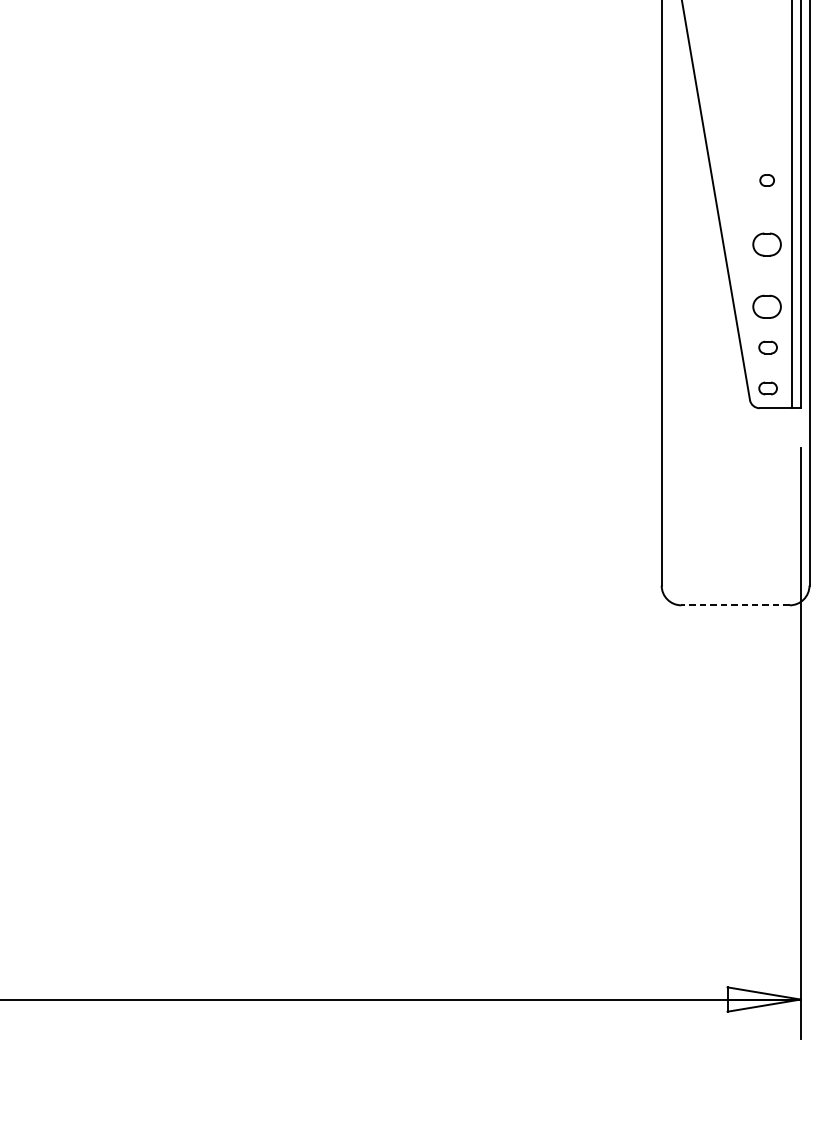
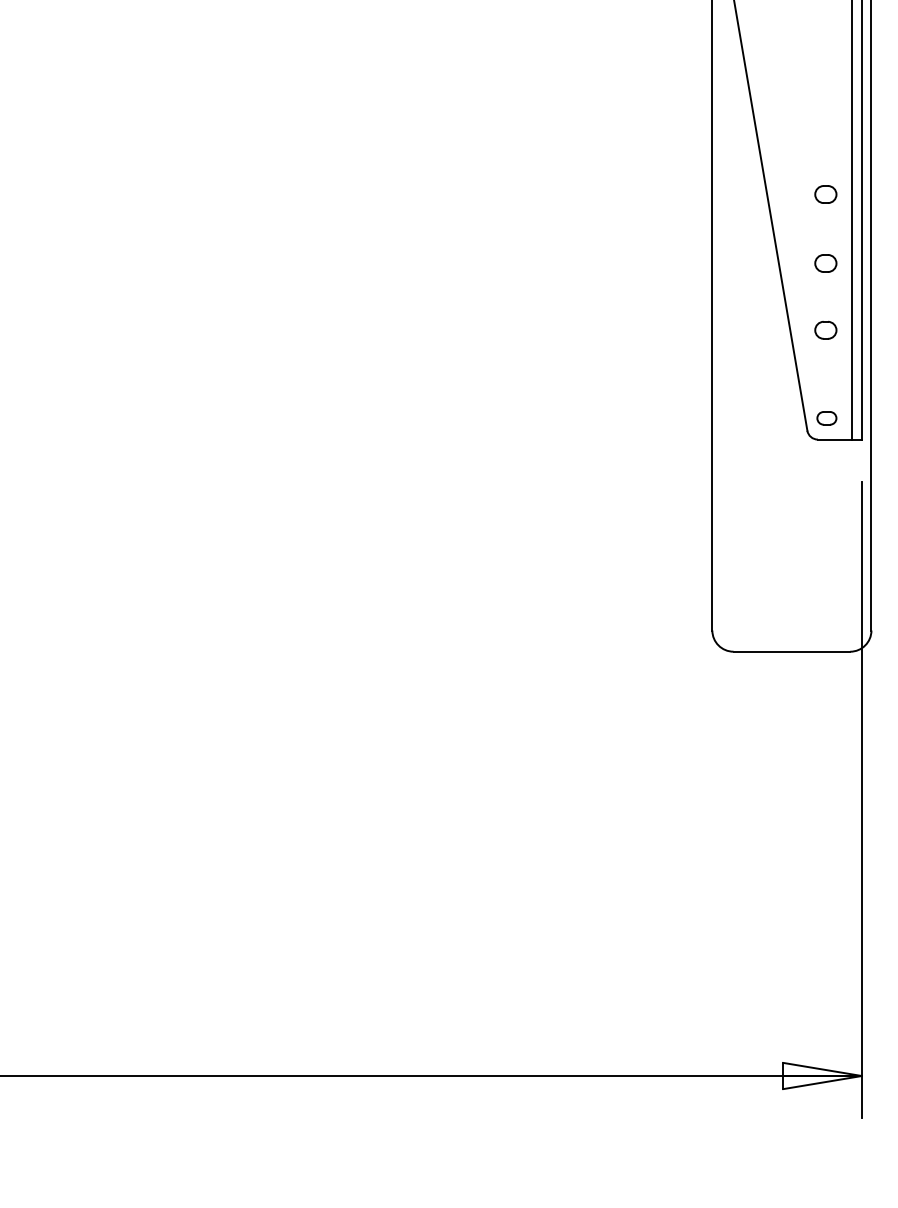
part: (766, 180) -> (825, 194), size x1.43
part: (766, 244) -> (825, 263), size x0.71
part: (766, 305) -> (825, 329), size x0.71
part: (767, 347) -> (826, 374), removed
line: (735, 605) -> (791, 651), dashed -> solid

